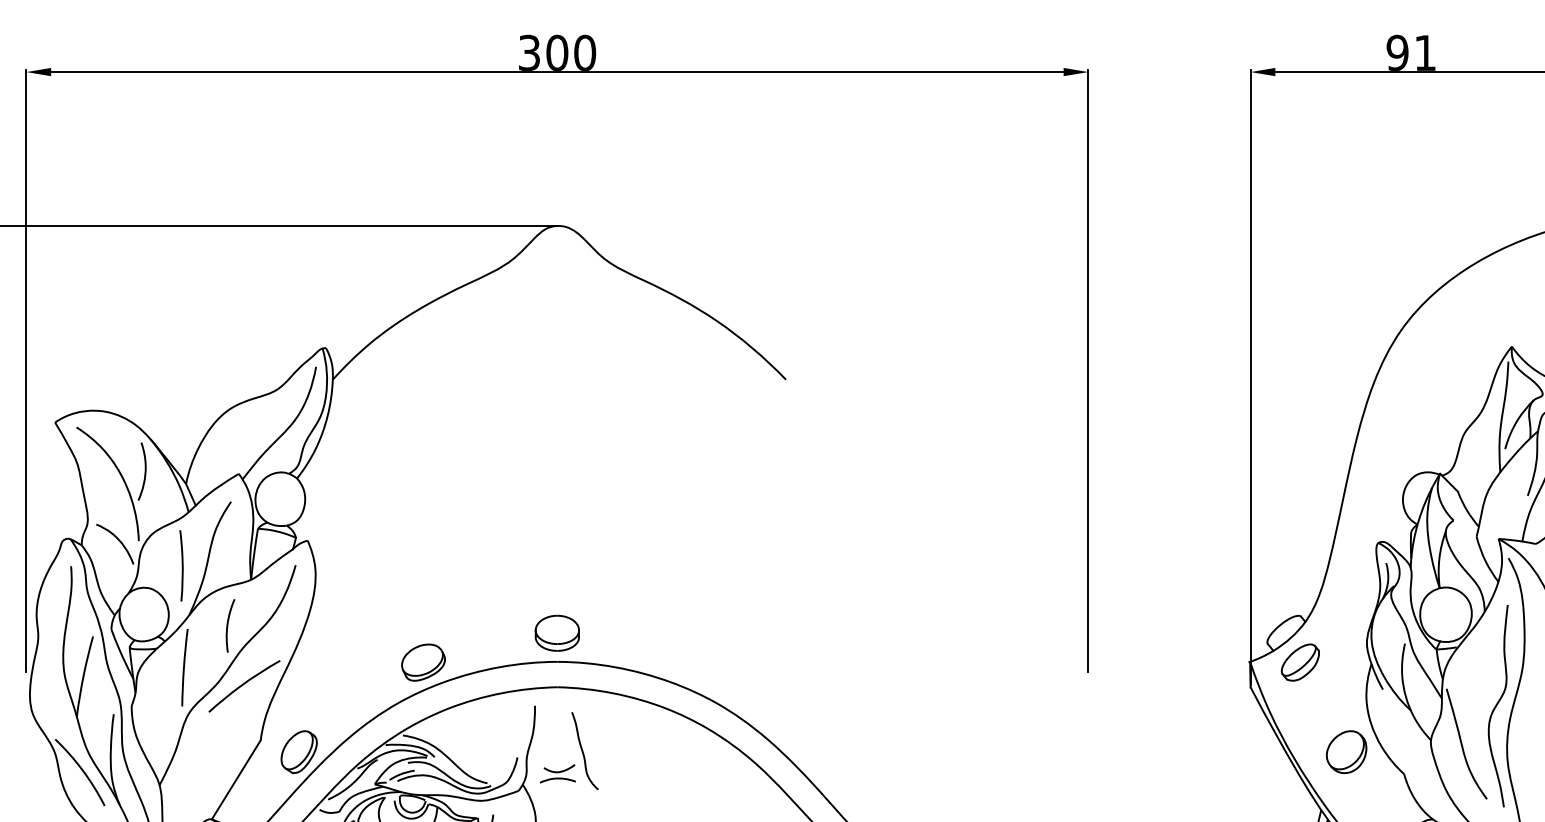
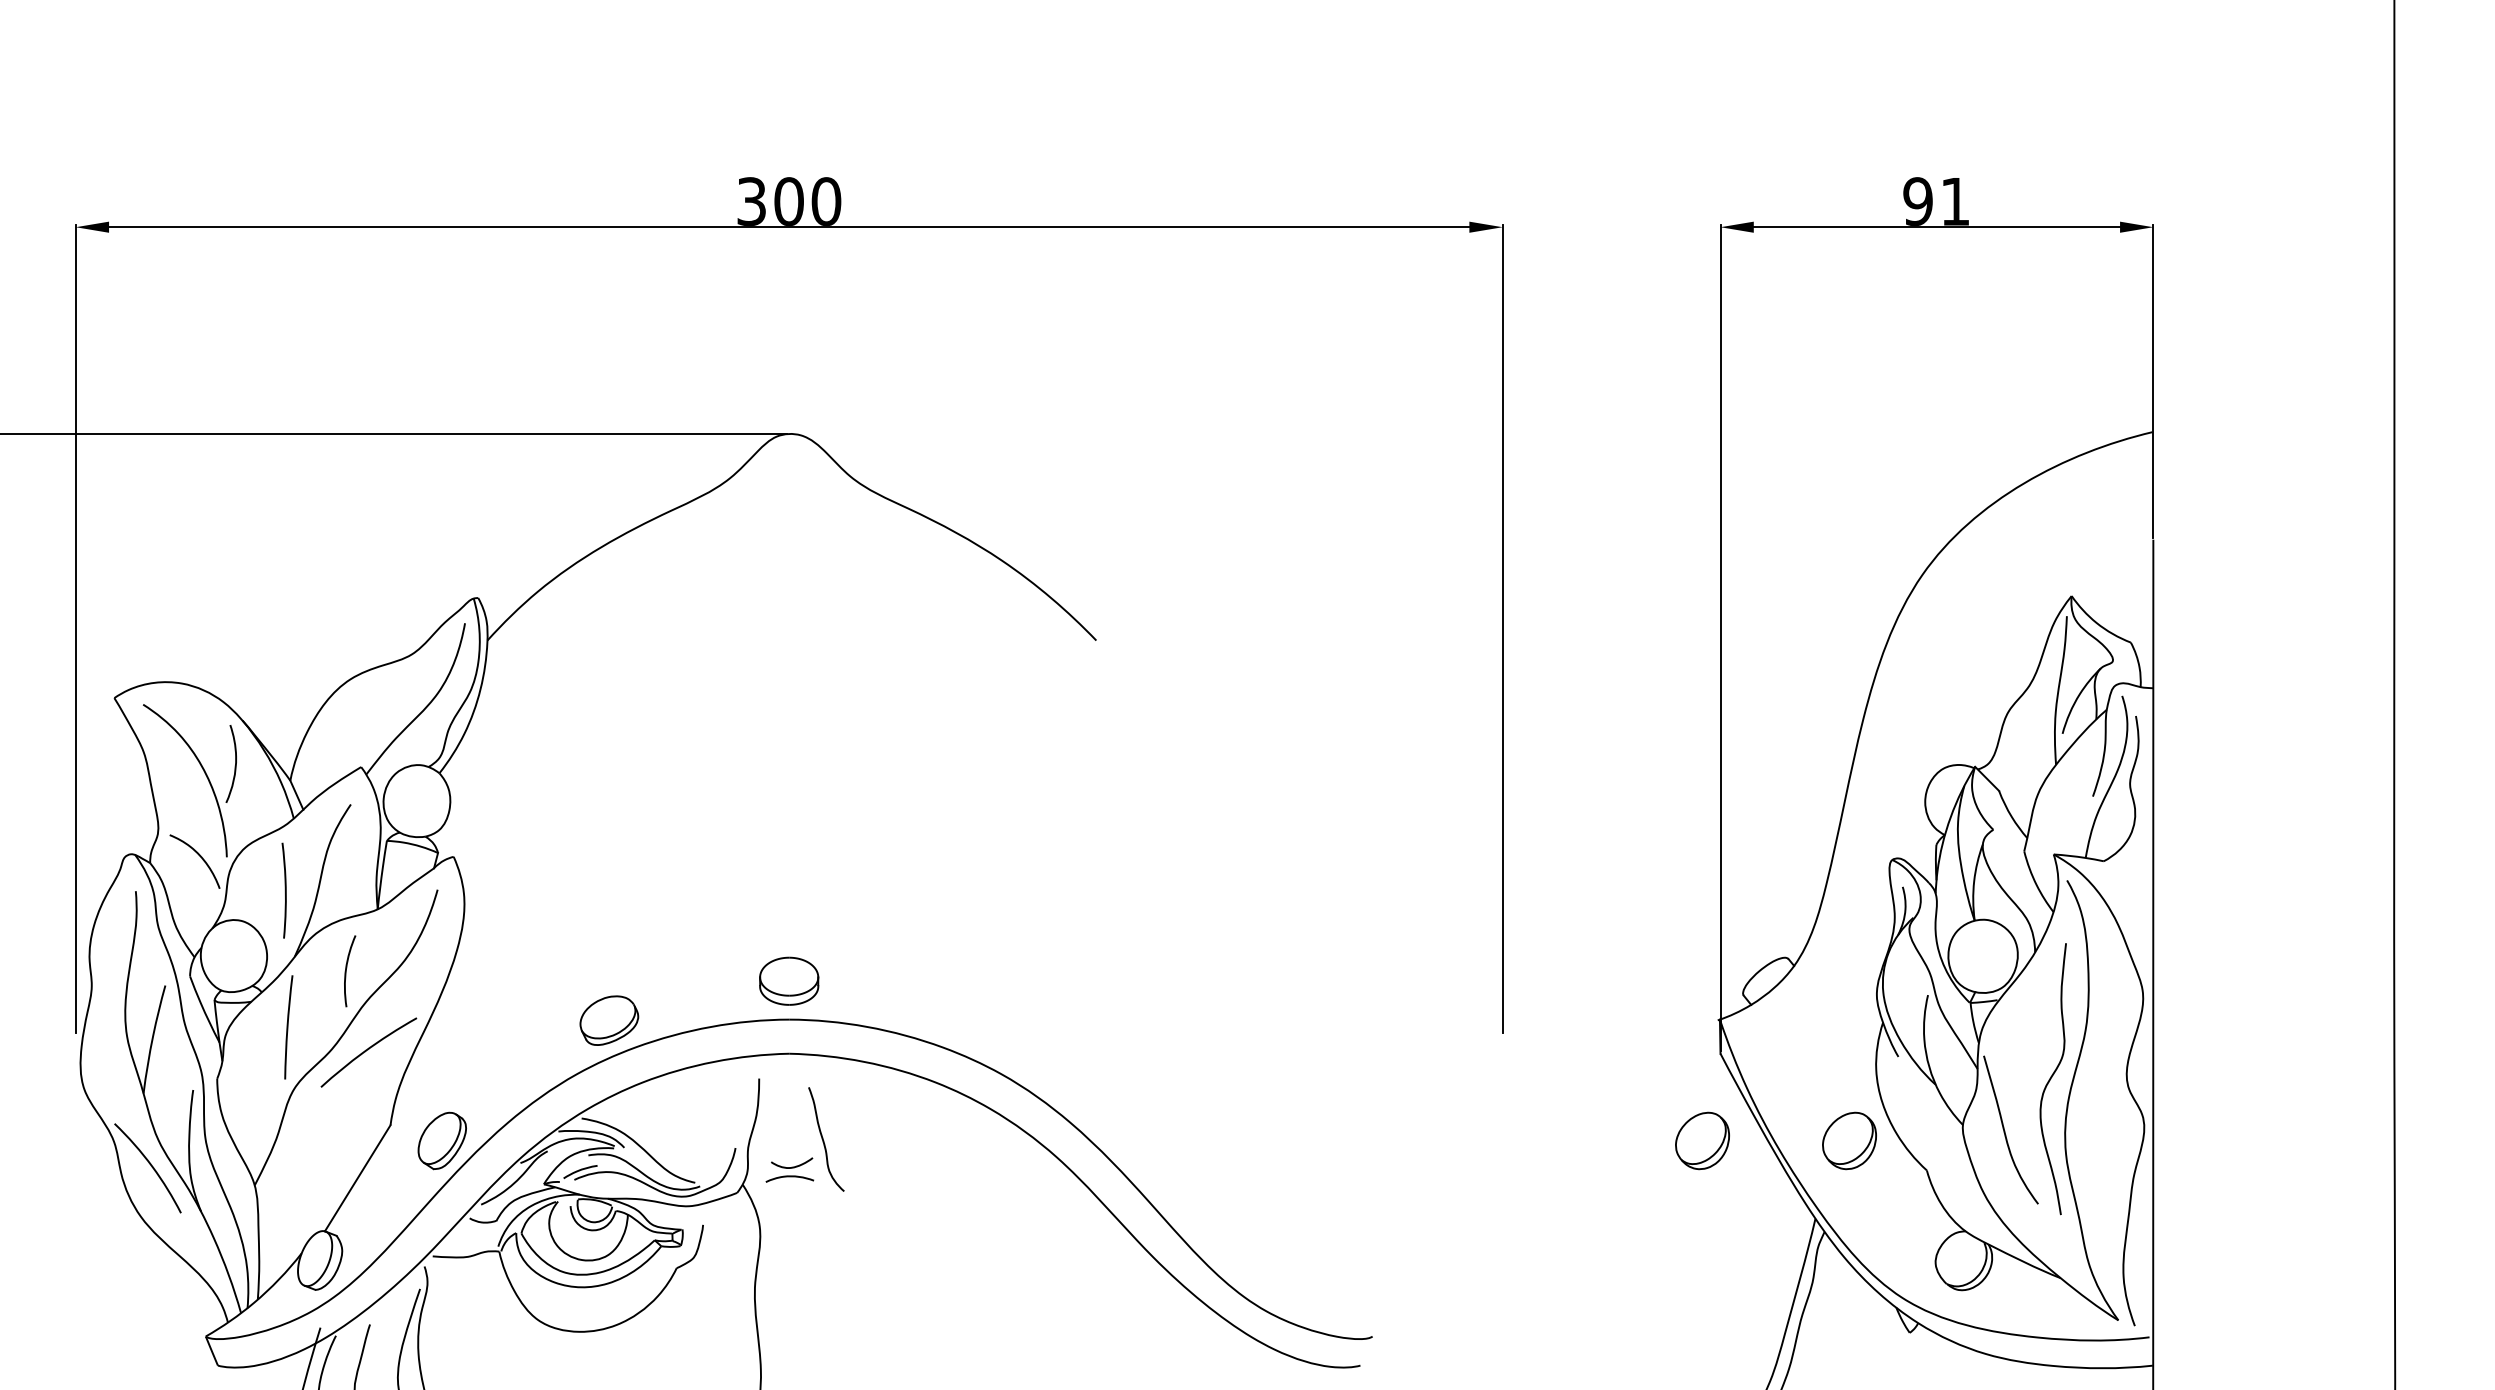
part: (1300, 662) -> (1787, 1020), removed
part: (1237, 751) -> (1702, 1140), added

